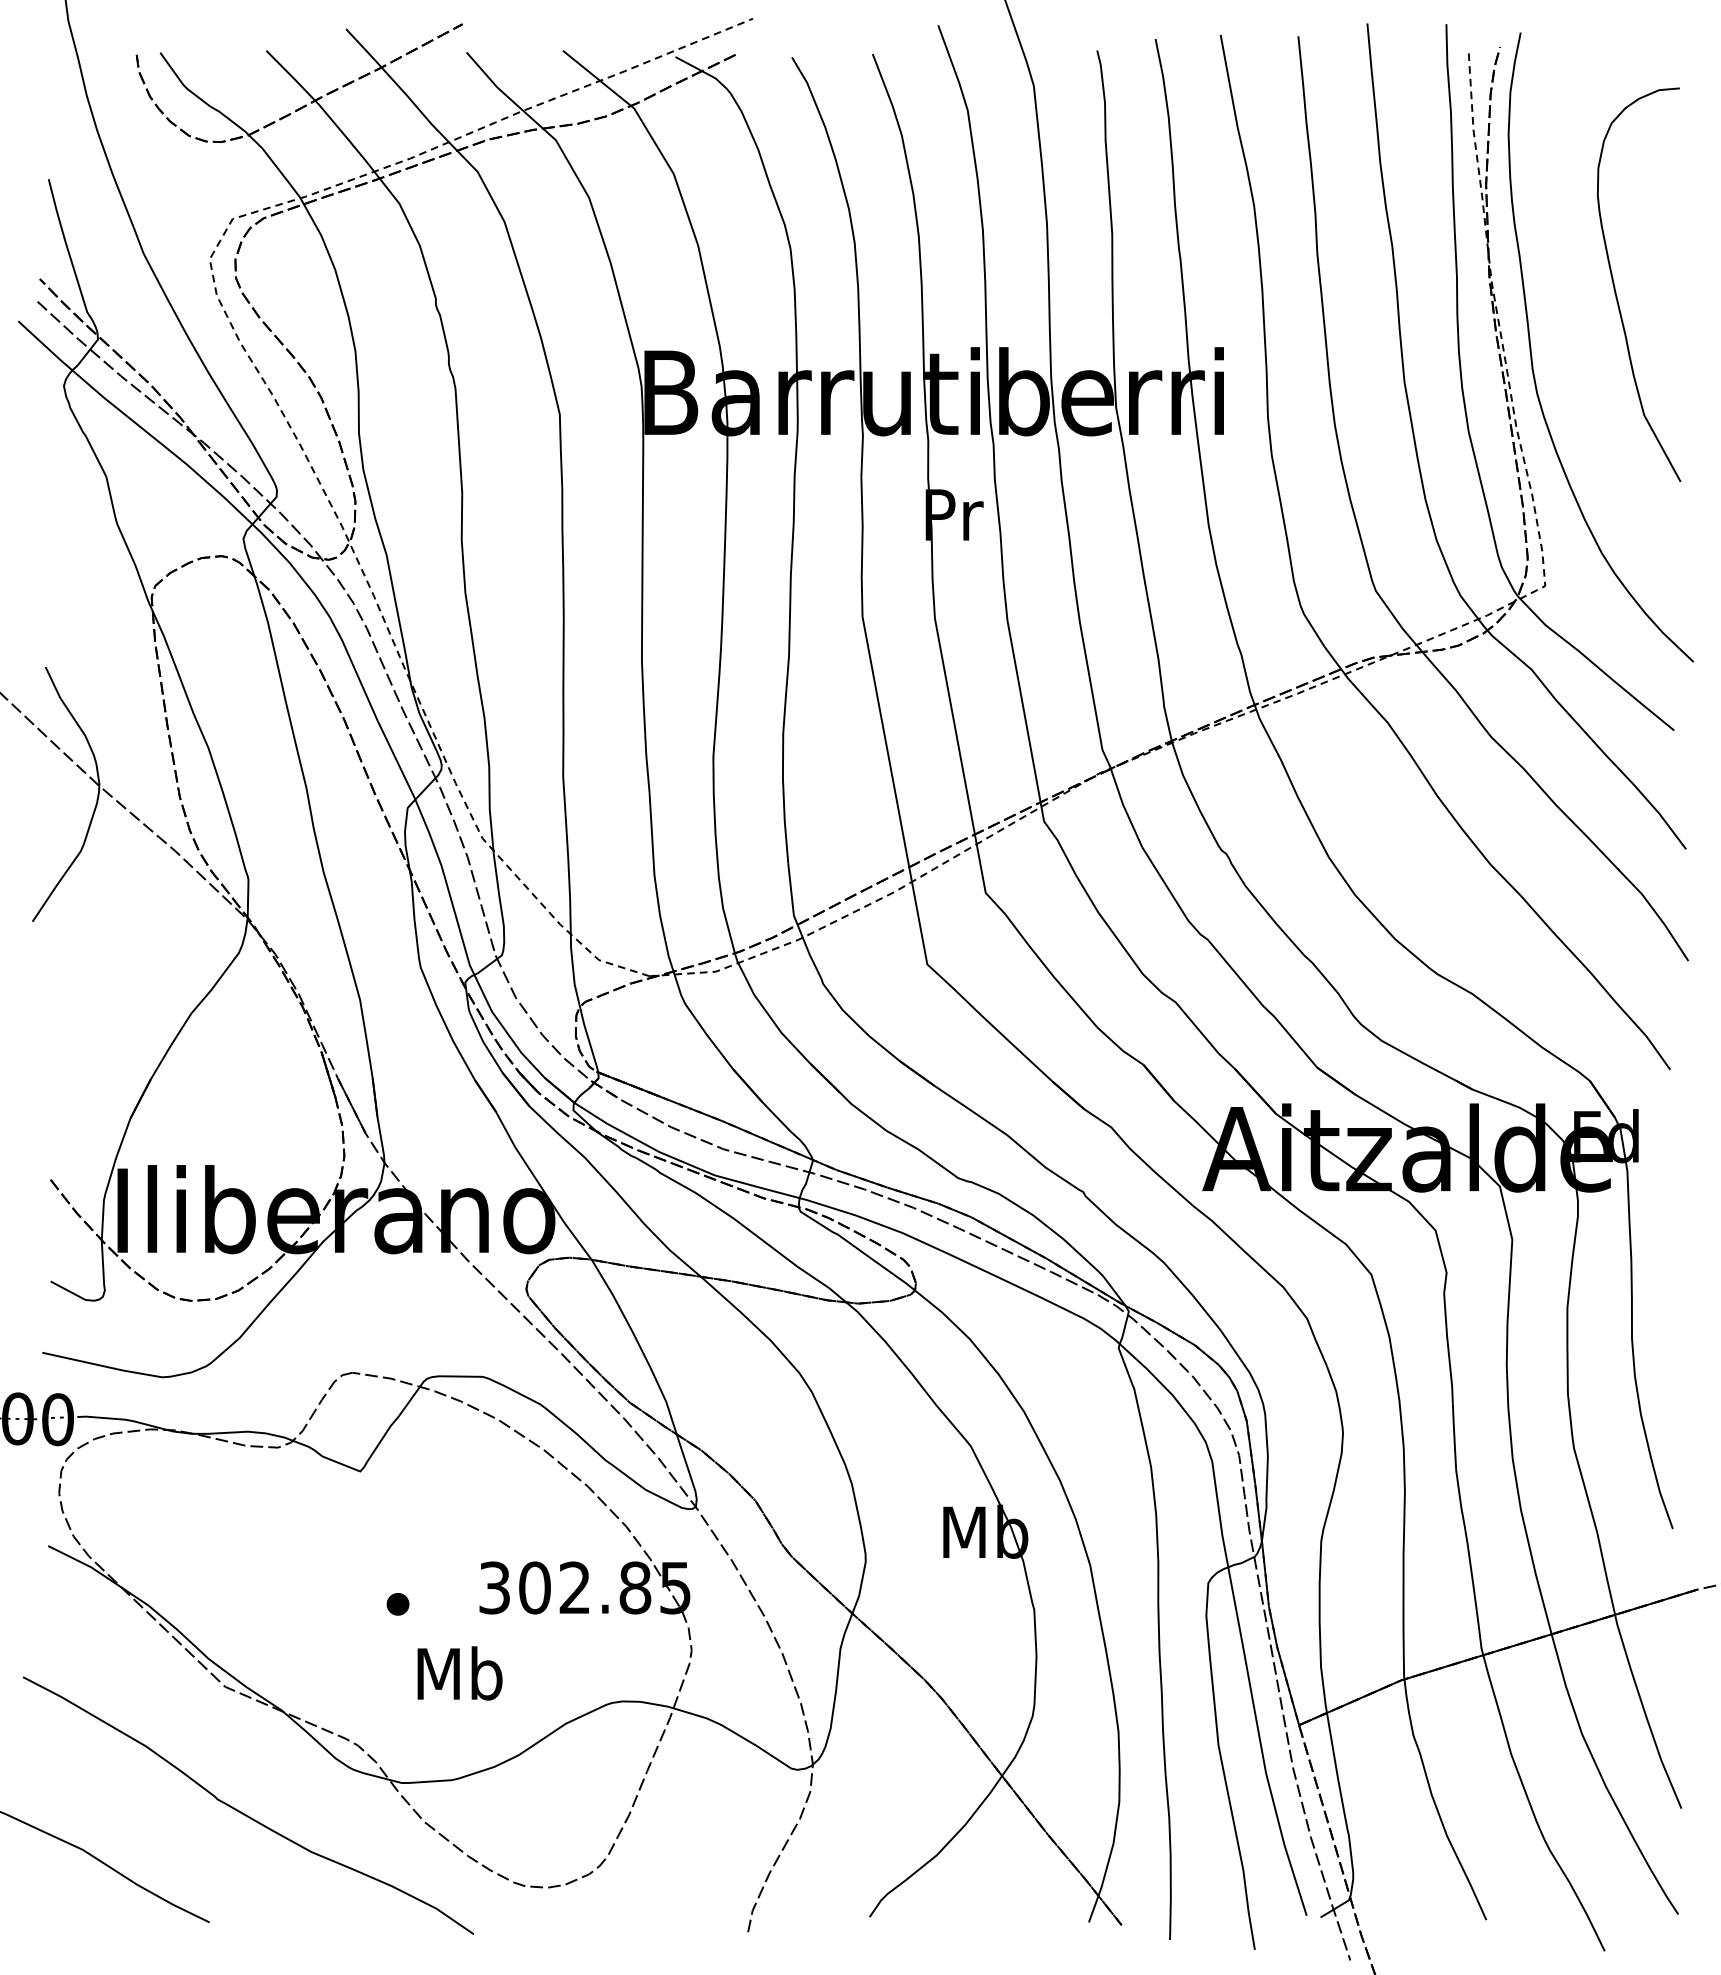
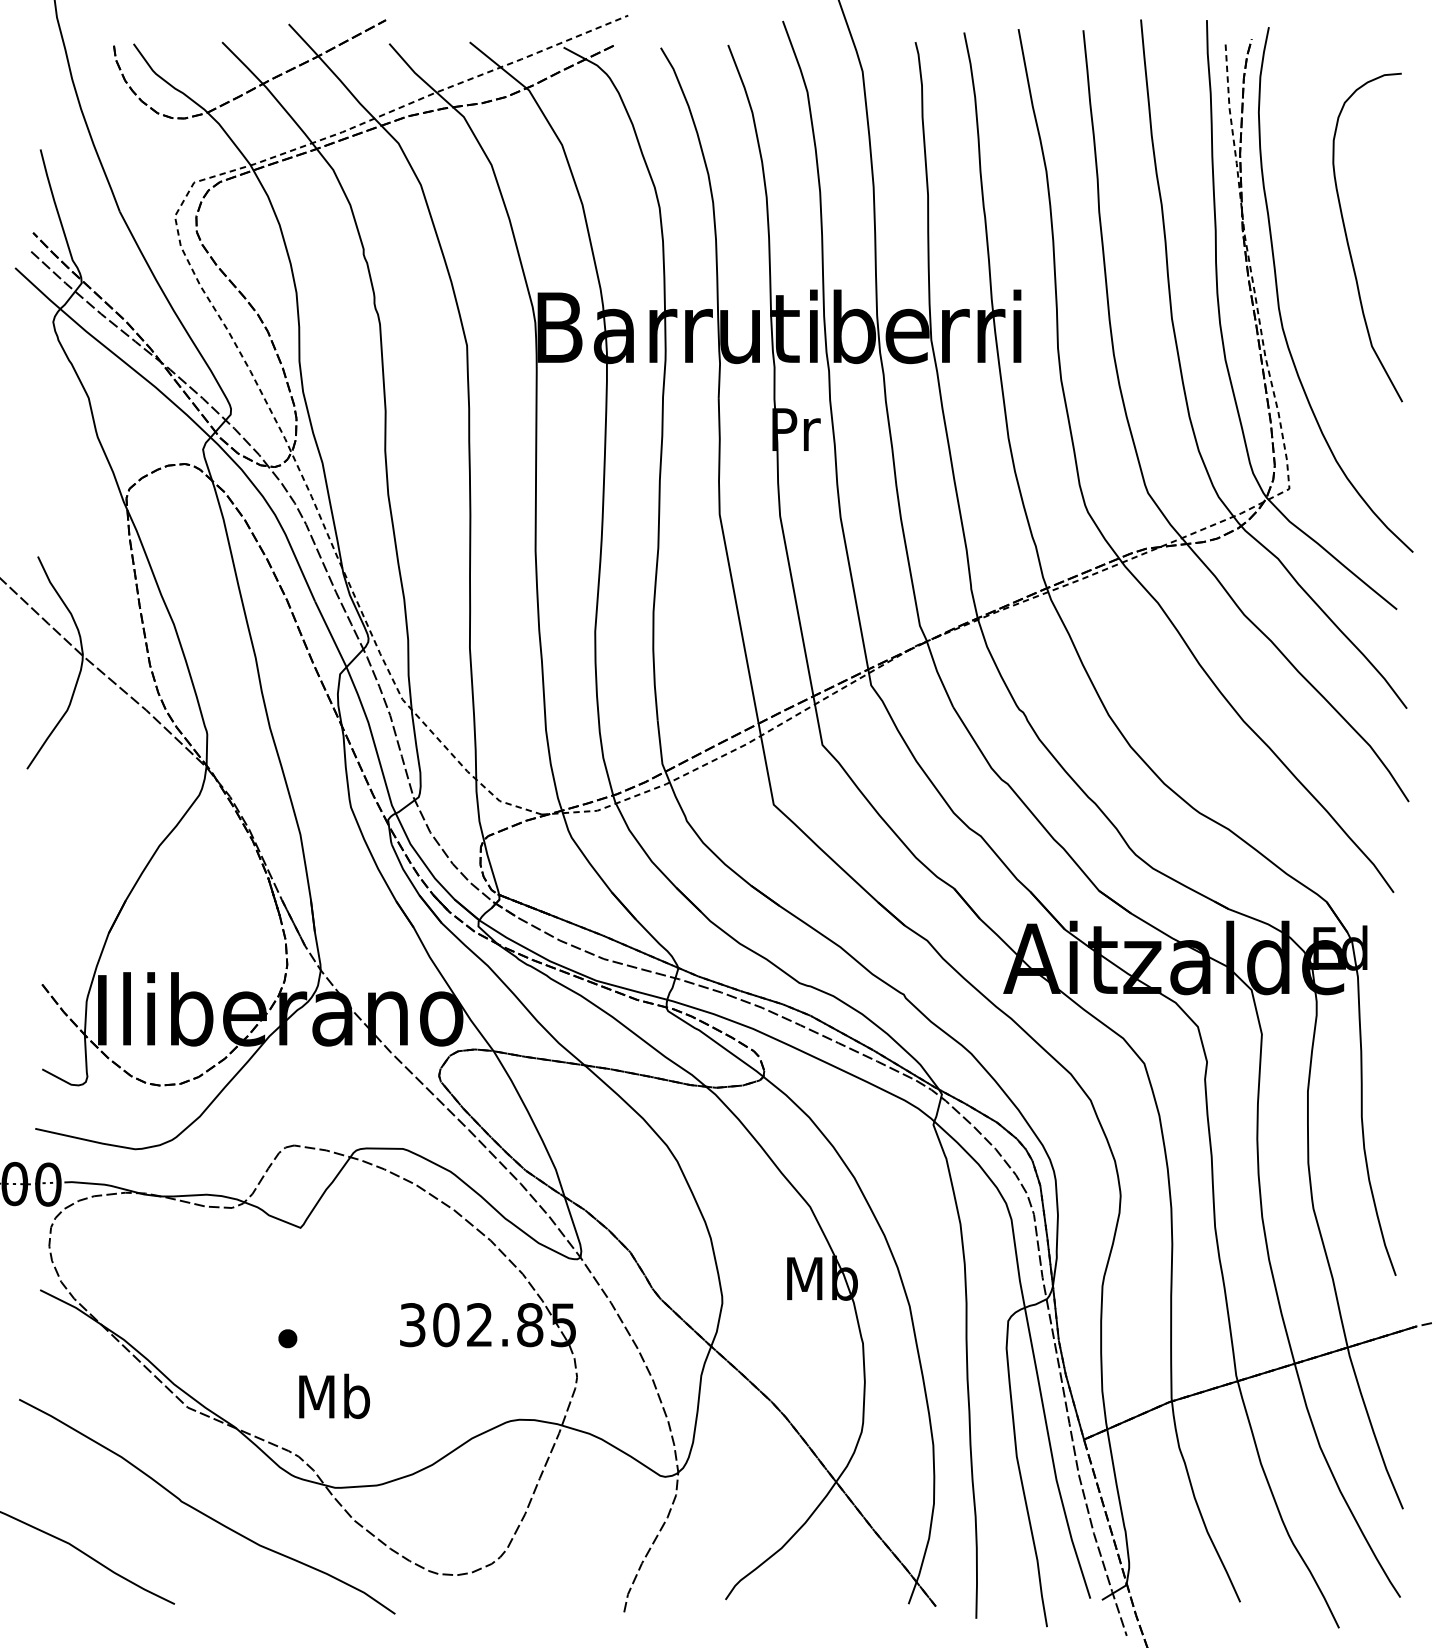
part: (397, 1604) -> (287, 1338), moved
text: (459, 1673) -> (334, 1396), moved

